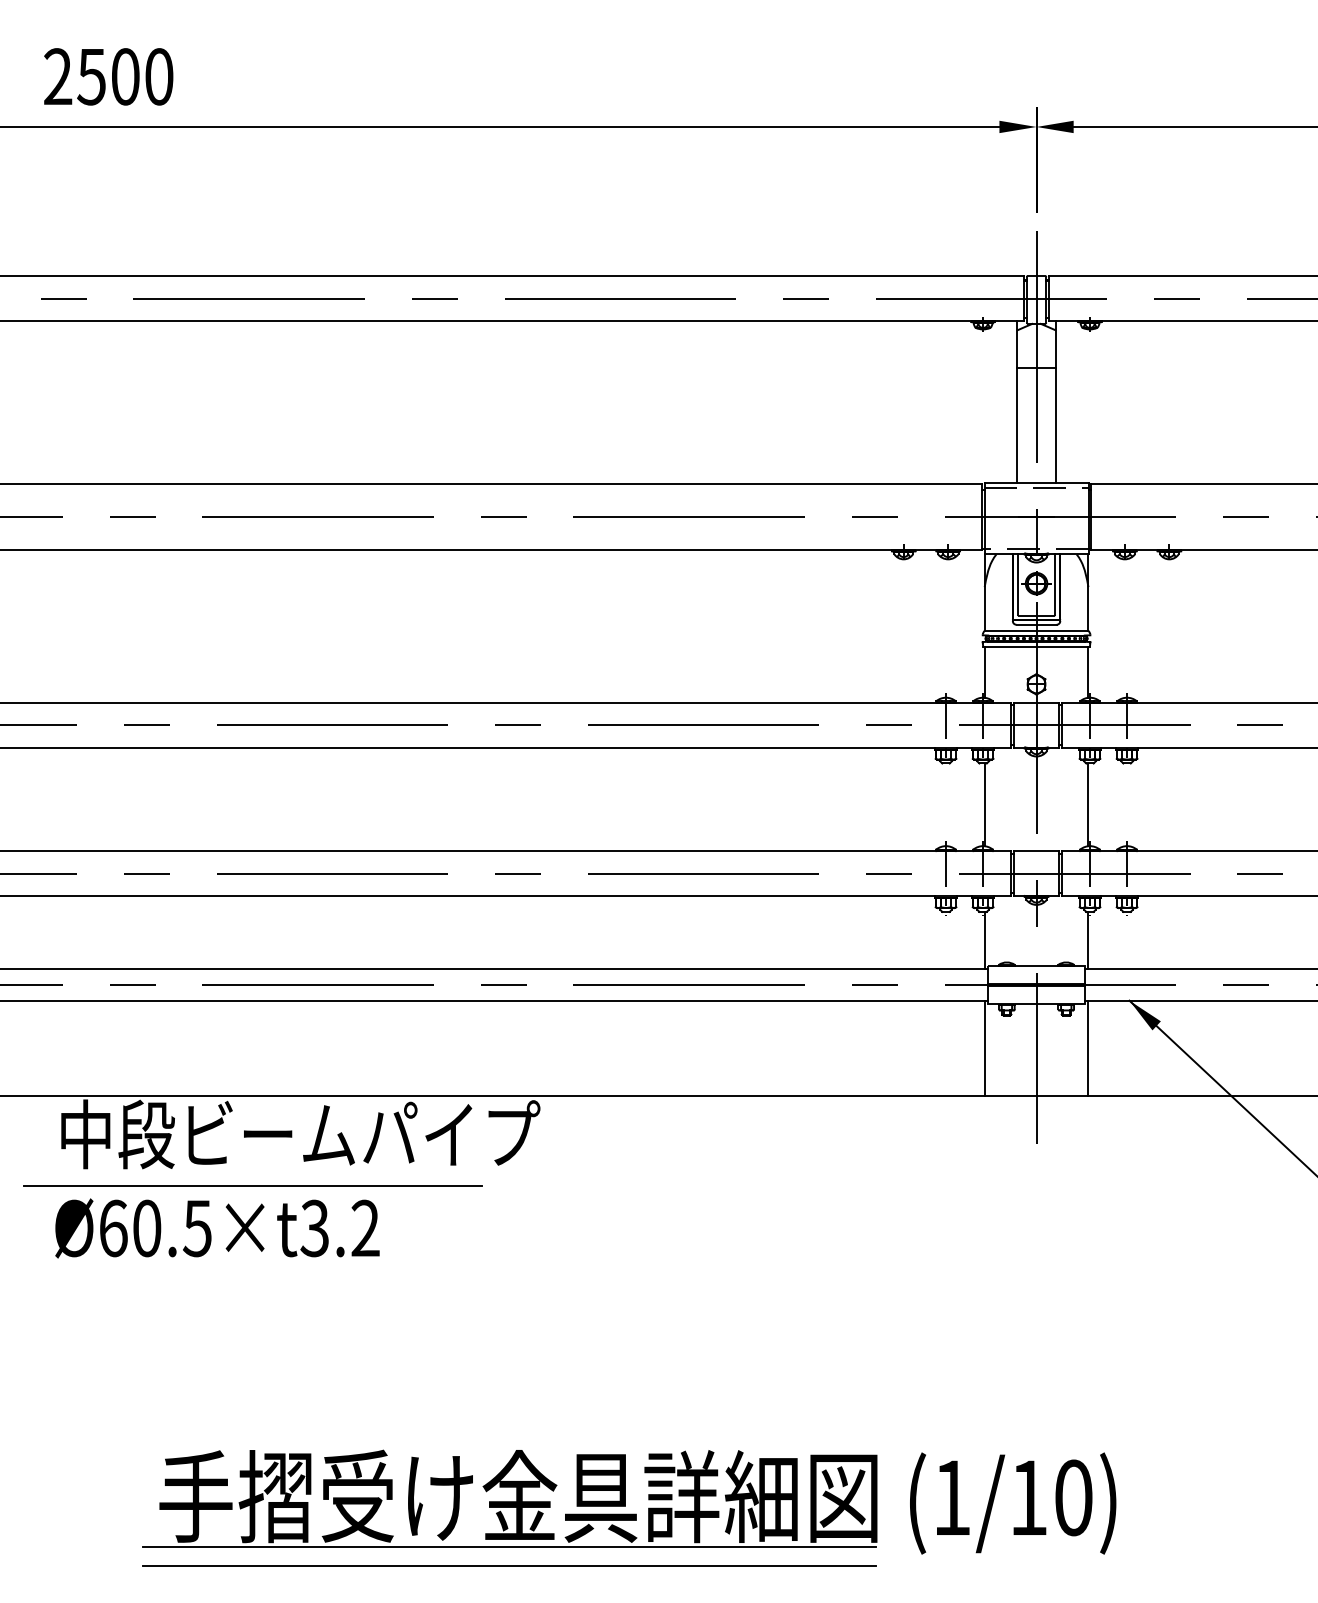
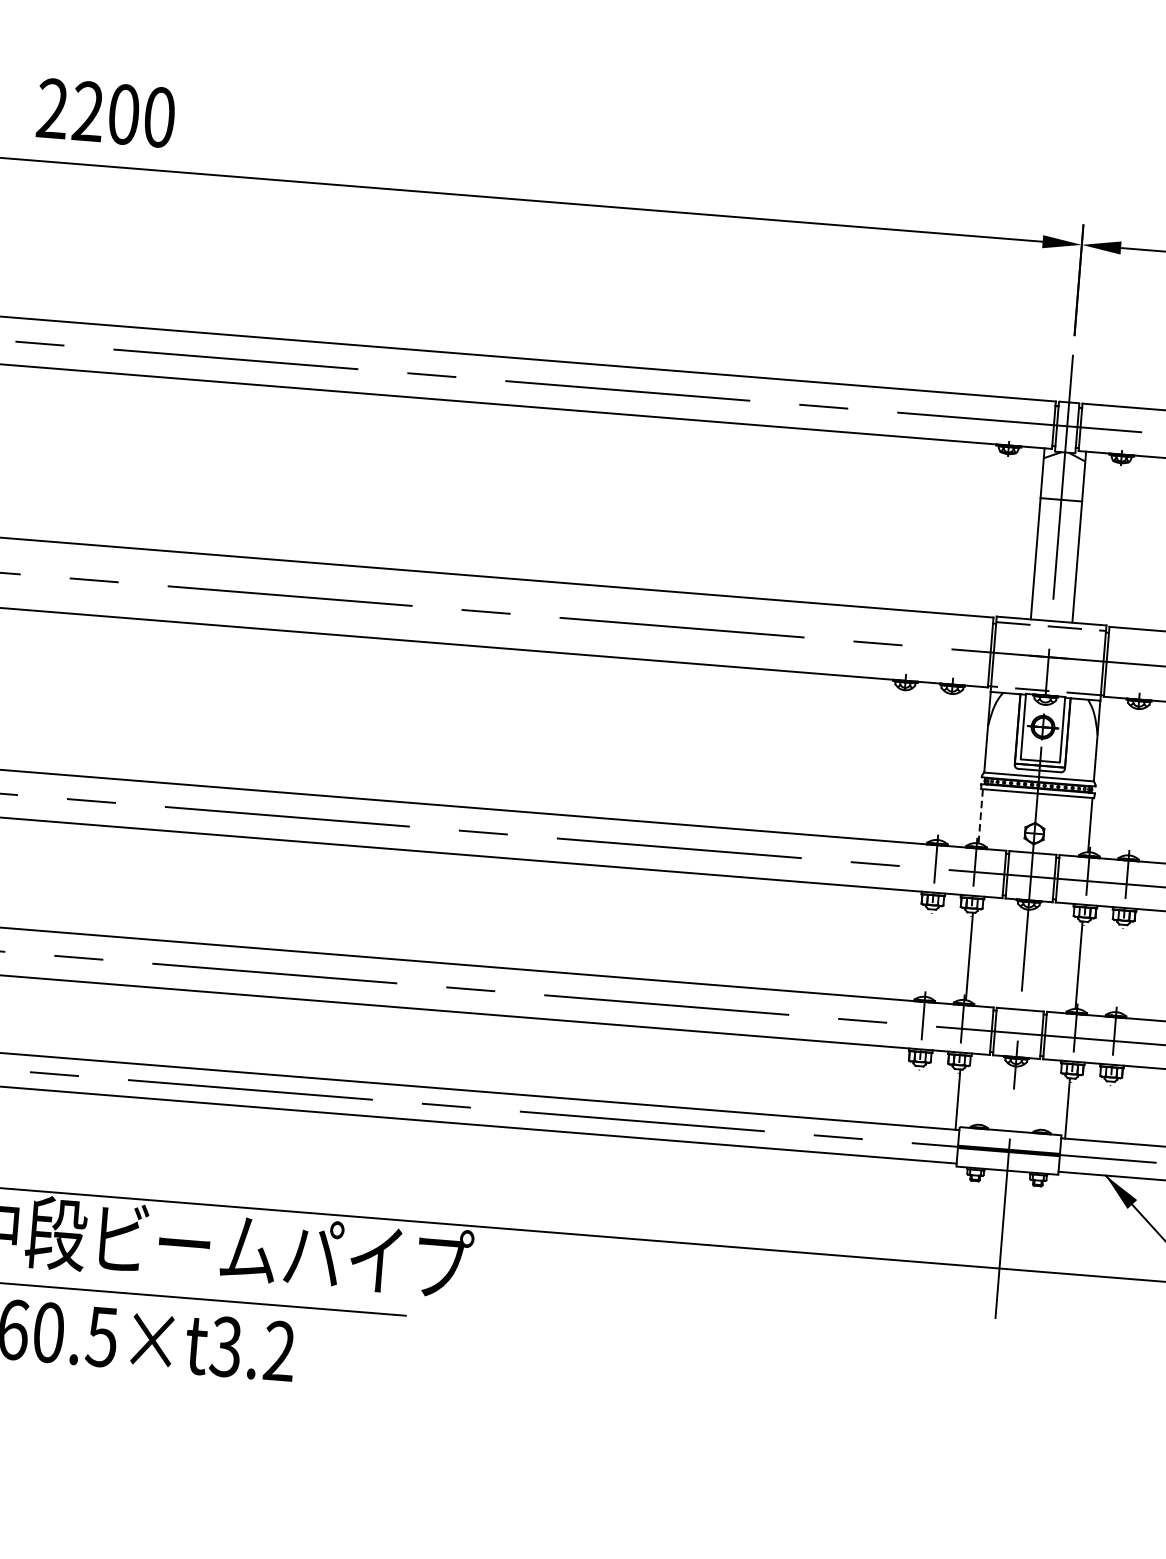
text: (91, 76) -> (87, 111), 2500 -> 2200
line: (984, 672) -> (980, 816), solid -> dashed
line: (984, 1048) -> (948, 1213), removed
line: (1088, 1048) -> (1058, 1222), removed

